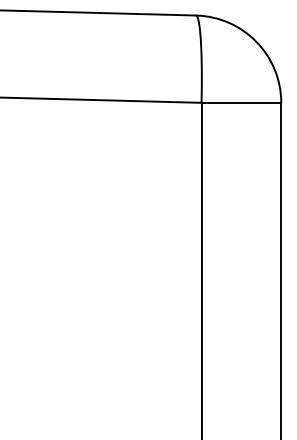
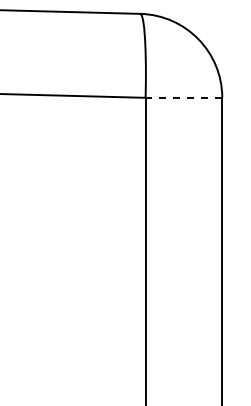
line: (241, 102) -> (184, 97), solid -> dashed

